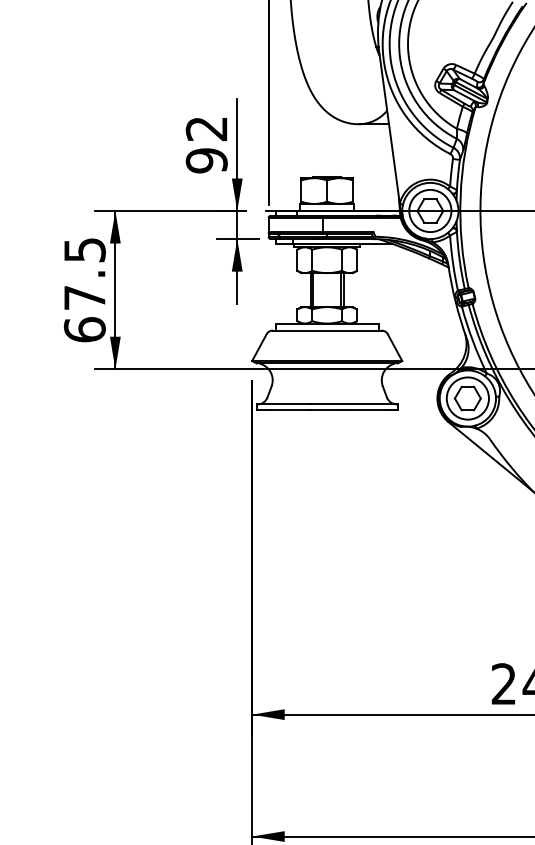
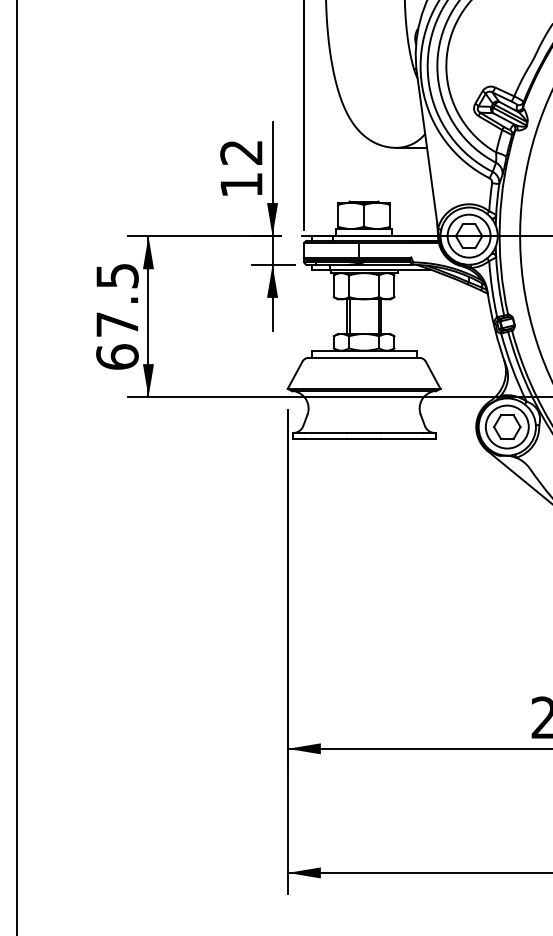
text: (206, 160) -> (241, 184), 92 -> 12

